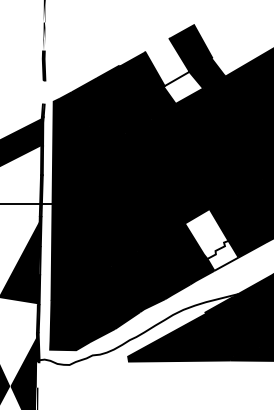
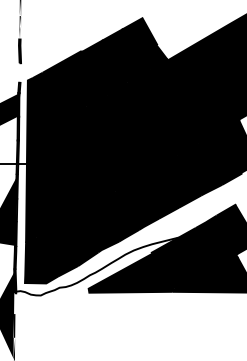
fill: (174, 71) -> (126, 55), added
fill: (211, 240) -> (156, 193), added

